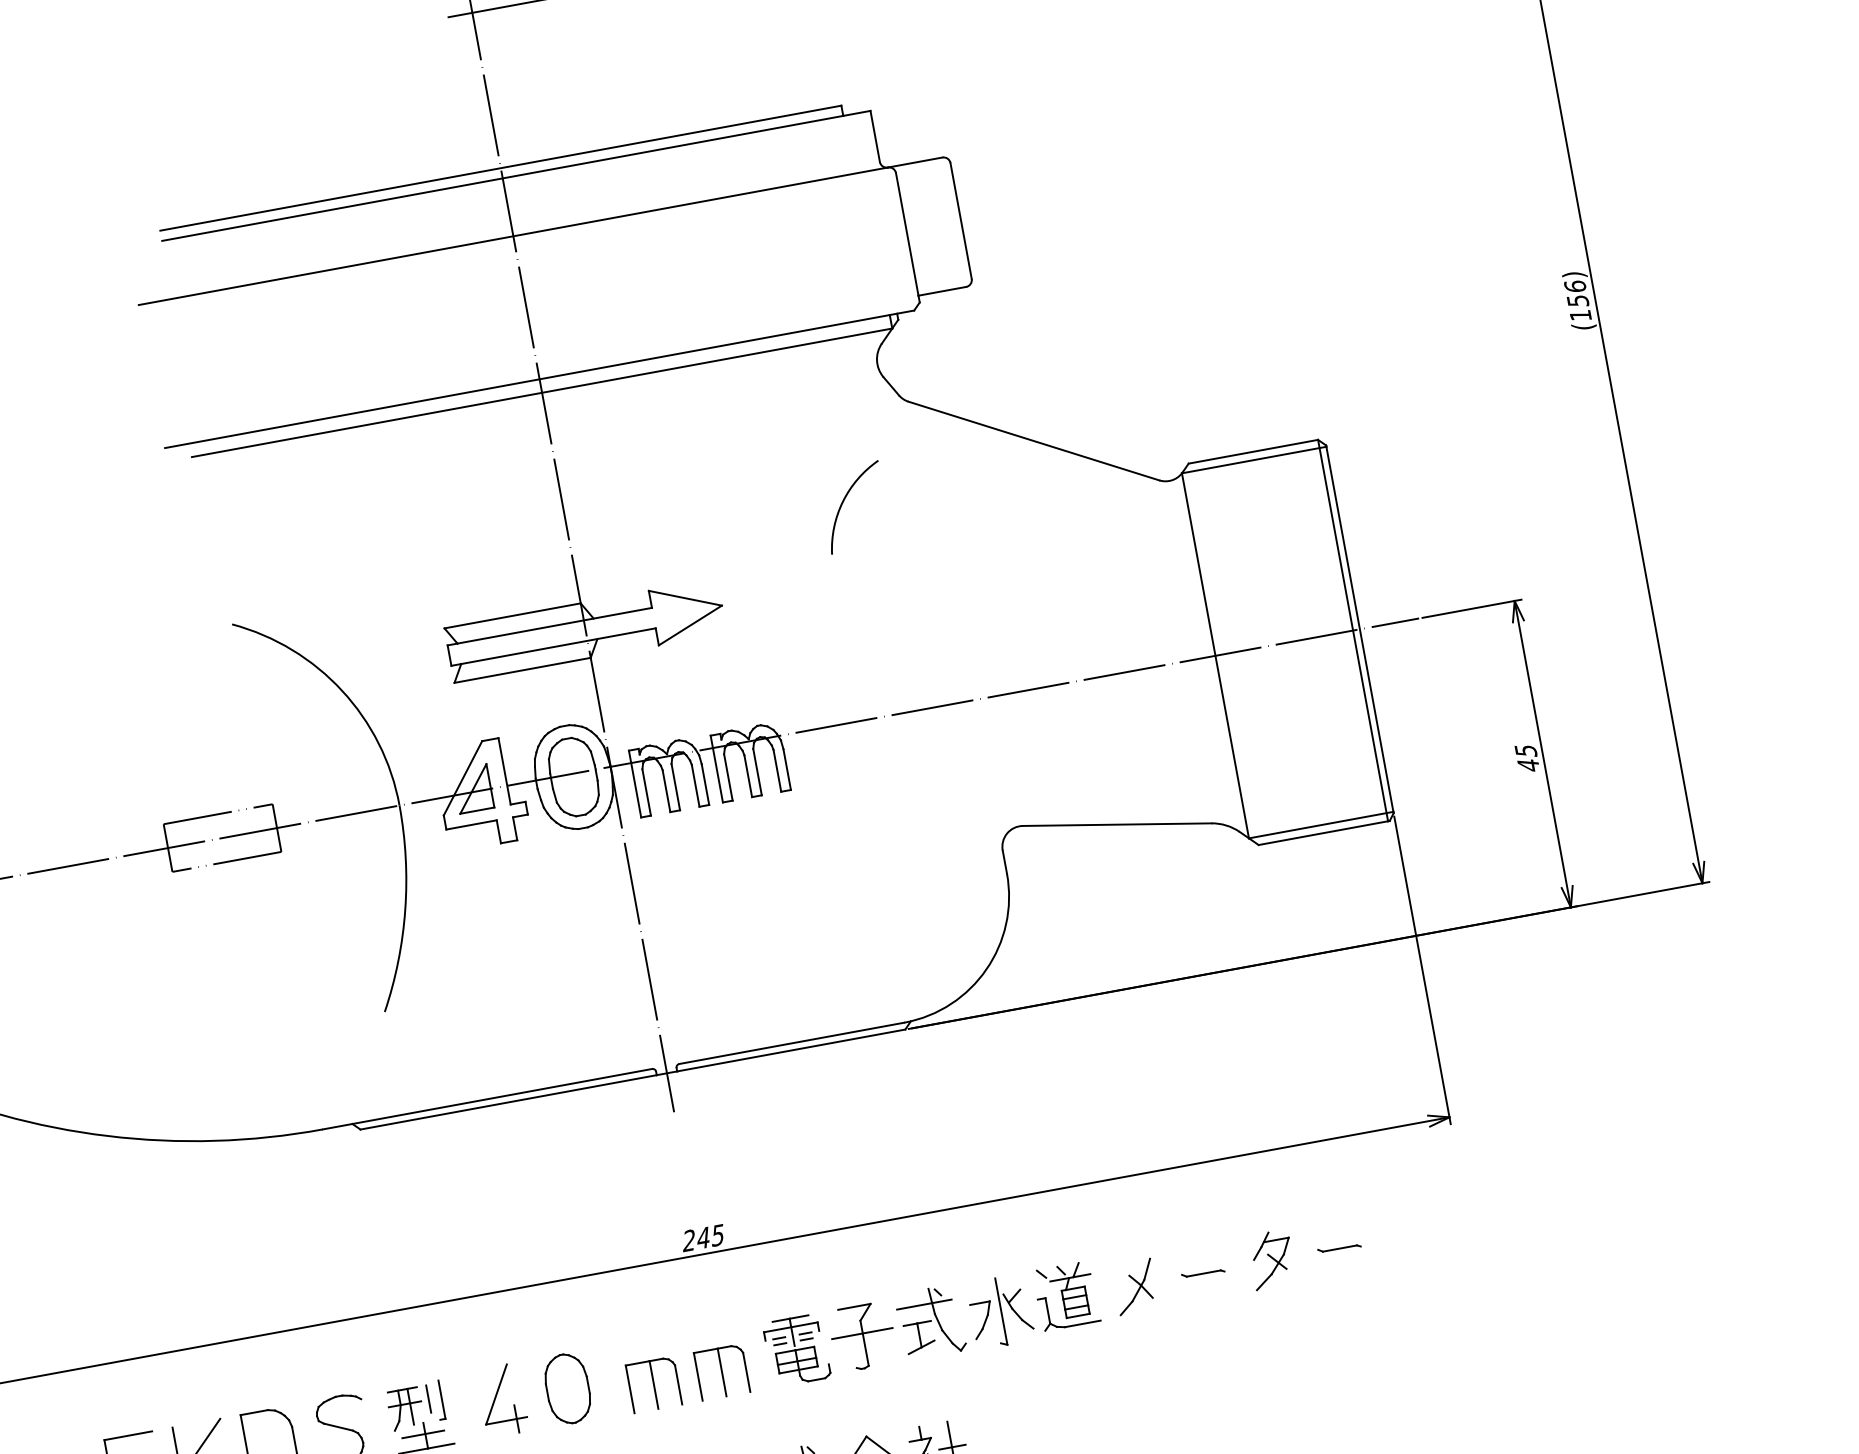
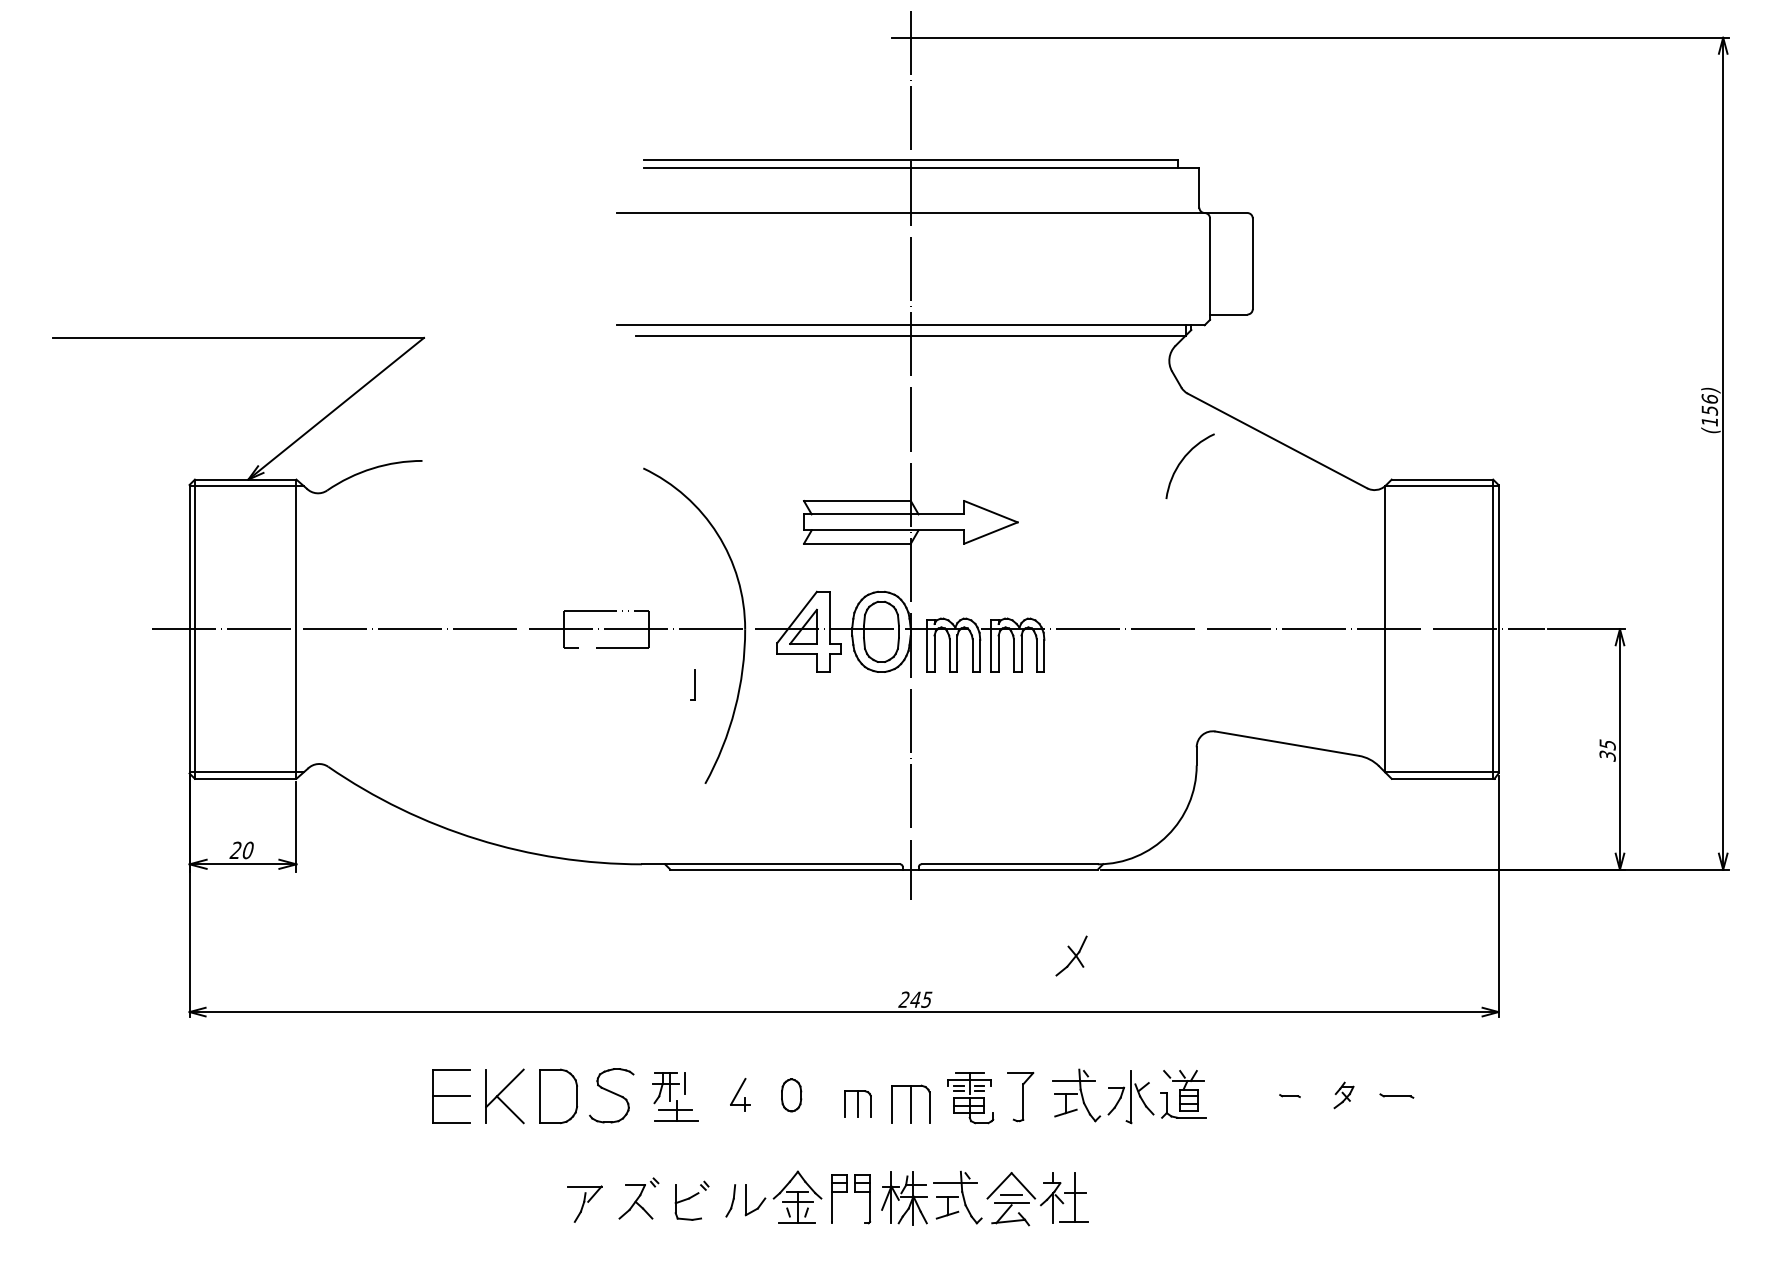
arc: (844, 501) -> (1183, 460), moved
text: (1528, 764) -> (1607, 755), 45 -> 35
part: (1271, 1259) -> (1343, 1095), size x0.6
part: (1202, 1272) -> (1289, 1095), size x0.6
part: (1135, 1286) -> (1071, 955), moved
line: (861, 1333) -> (1022, 1094), removed
part: (653, 1383) -> (857, 1103), size x0.7
part: (567, 1389) -> (791, 1095), size x0.6
part: (439, 1399) -> (692, 684), moved
part: (502, 1399) -> (740, 1094), size x0.6

